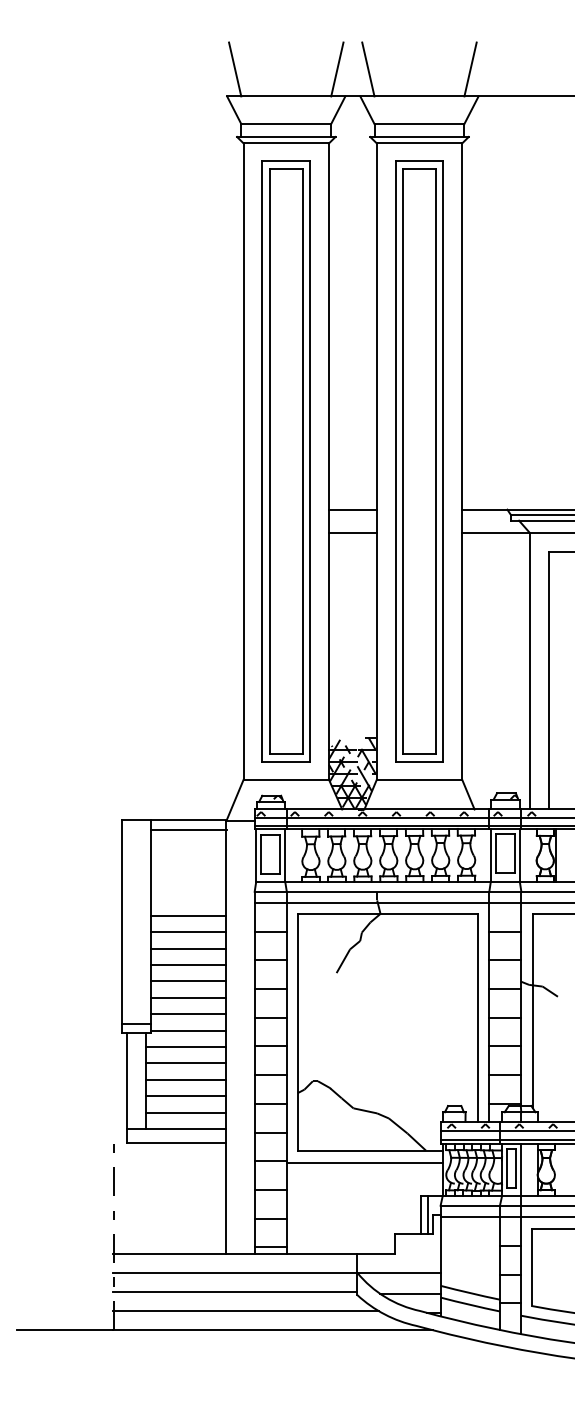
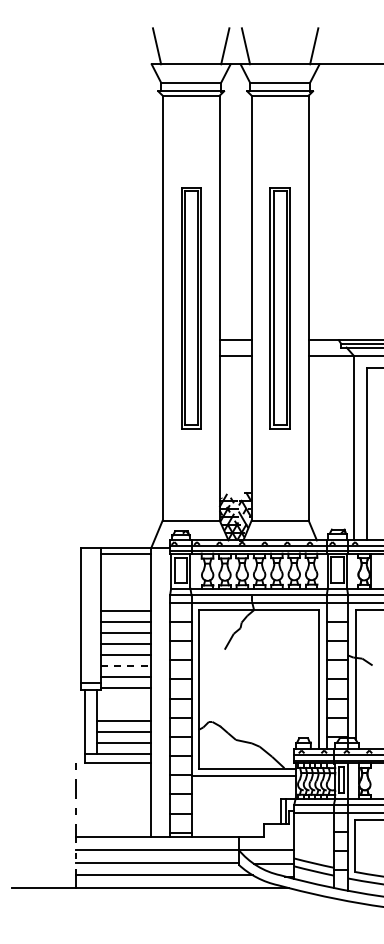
part: (285, 462) -> (190, 308), size x0.6
part: (418, 462) -> (279, 308), size x0.6
line: (189, 998) -> (126, 666), solid -> dashed
line: (186, 1047) -> (124, 699), removed
line: (186, 1062) -> (124, 709), removed

